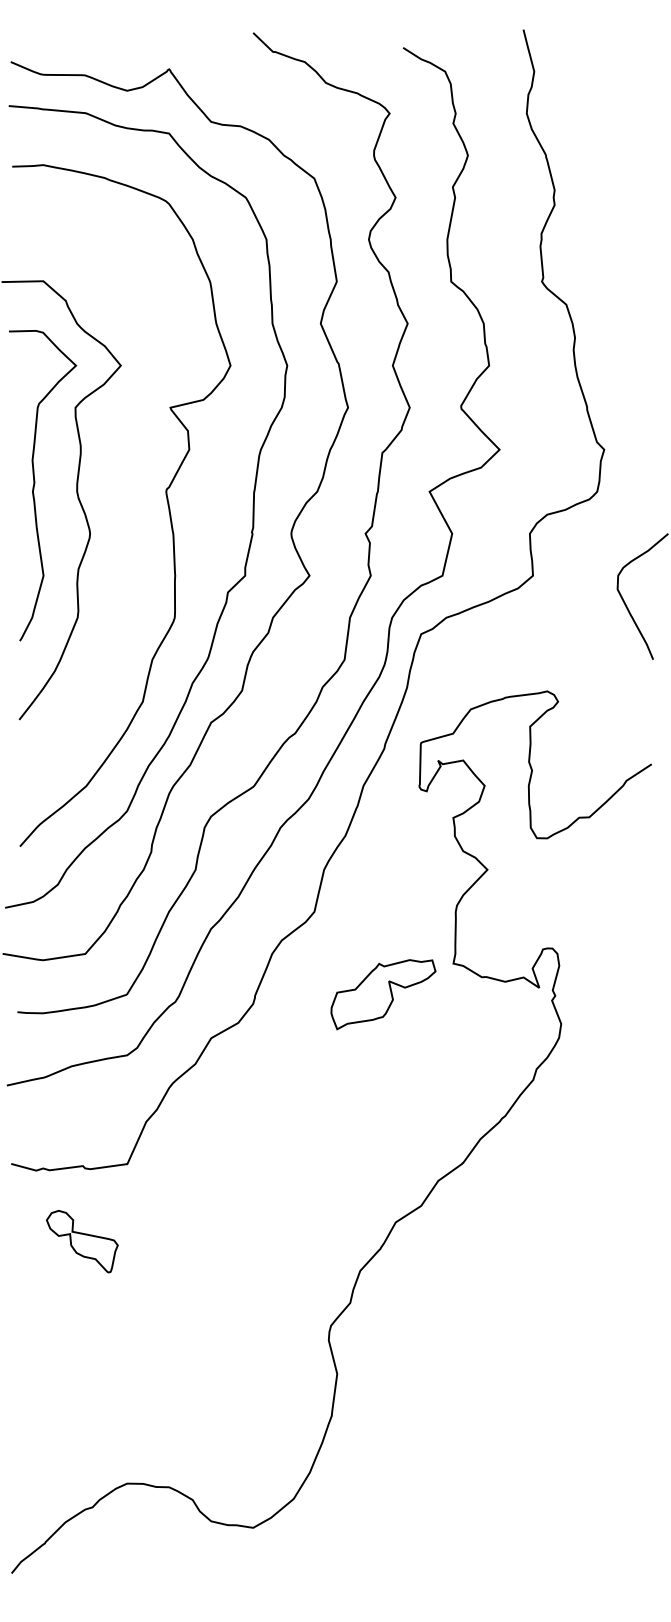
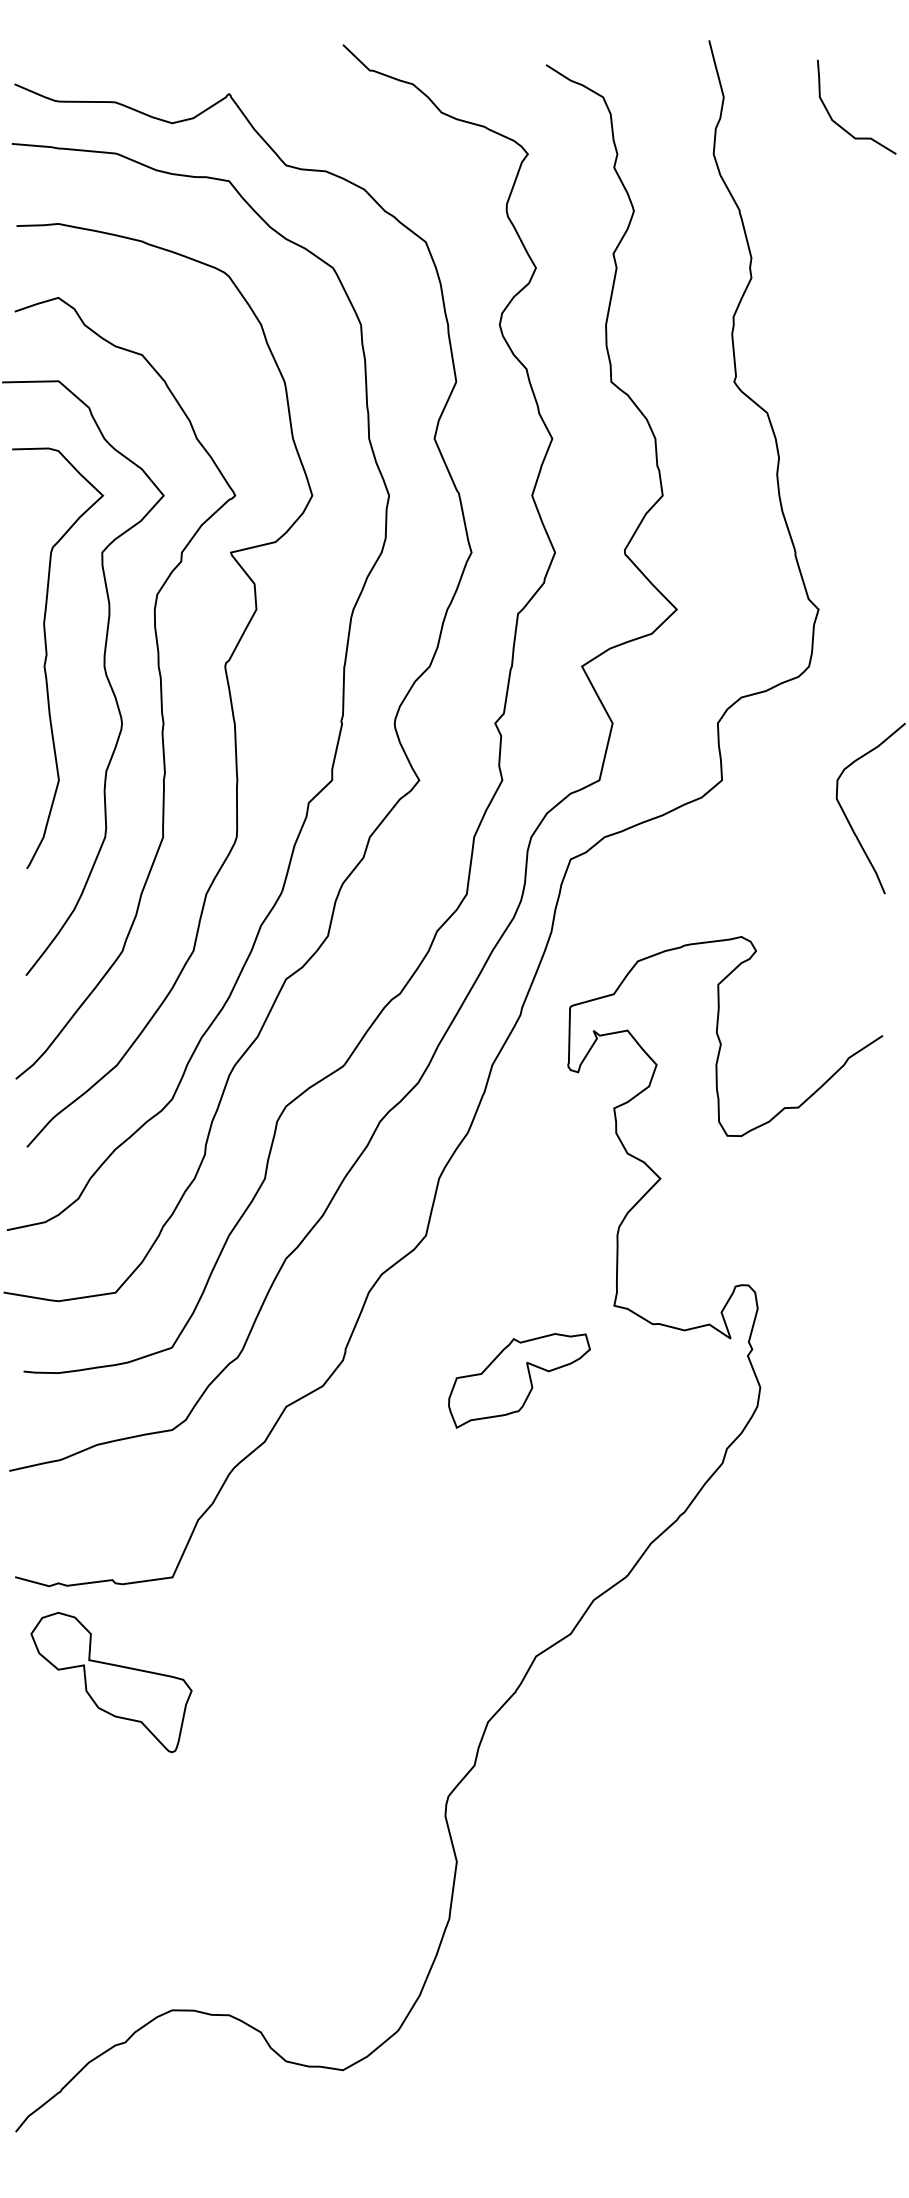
curve: (622, 93) -> (843, 127), added
curve: (118, 508) -> (160, 688), added
part: (383, 994) -> (519, 1380), moved
part: (82, 1241) -> (111, 1682), size x1.67

